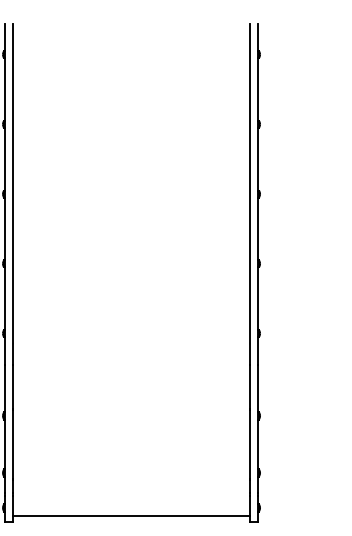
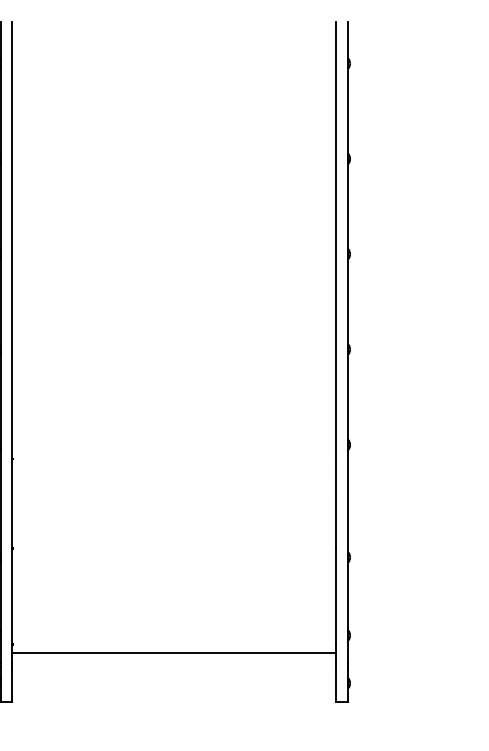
line: (131, 515) -> (174, 652), moved

